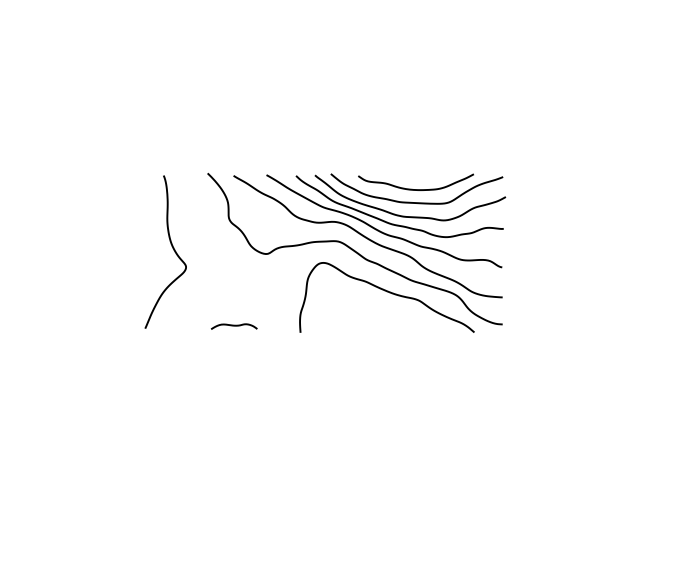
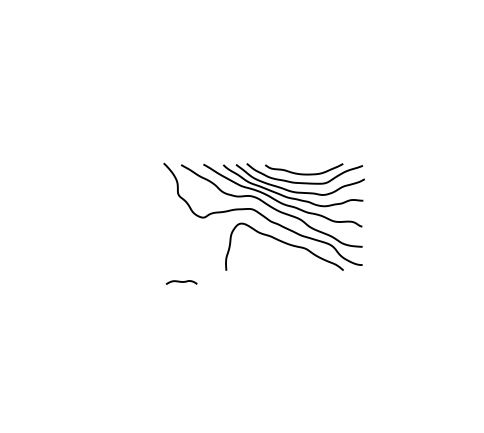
curve: (171, 247) -> (139, 213), removed
curve: (233, 326) -> (181, 282), moved

